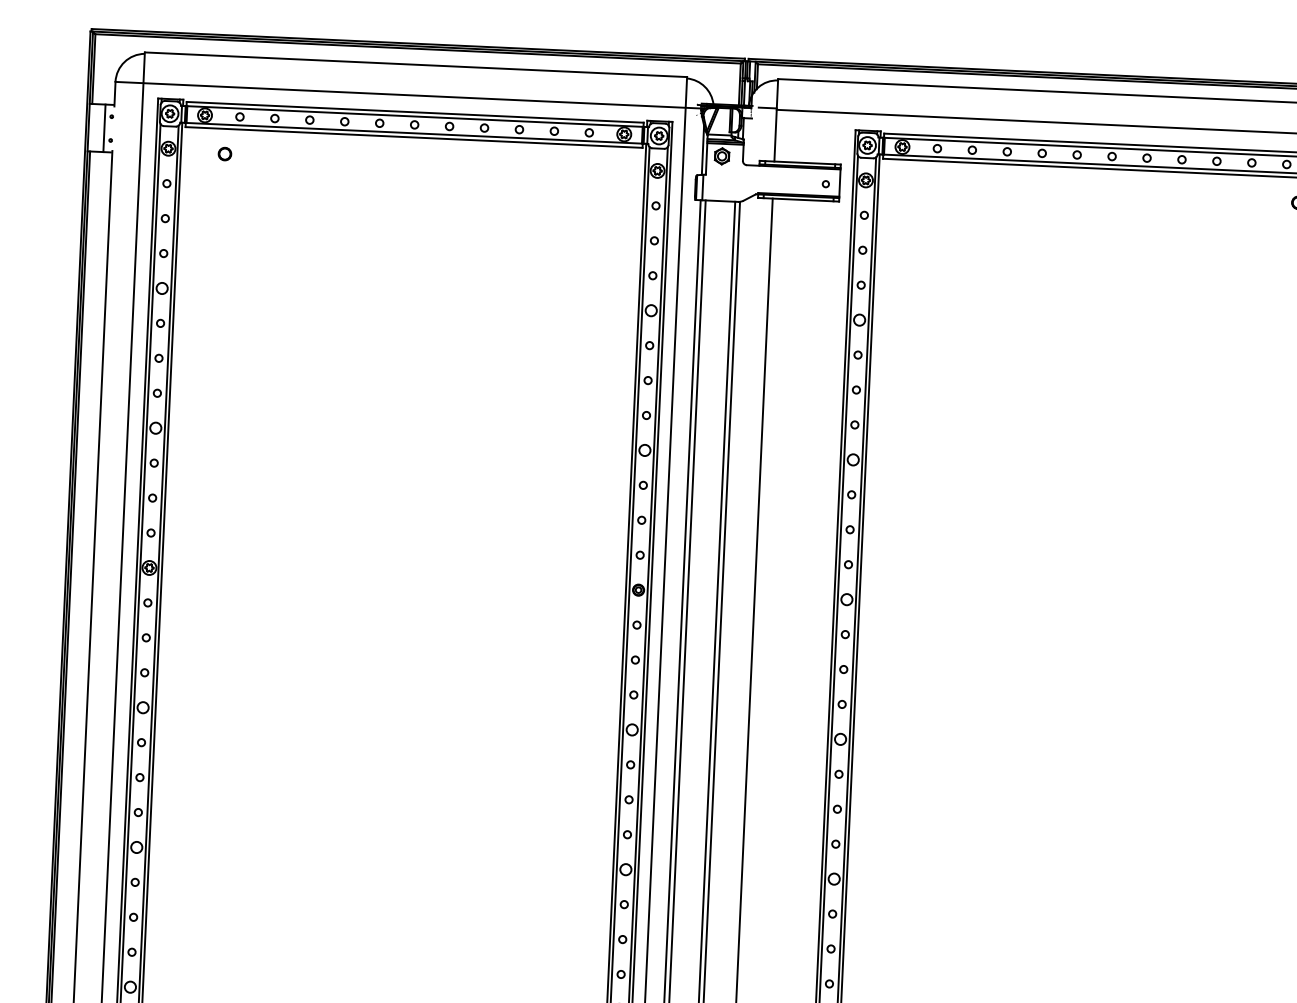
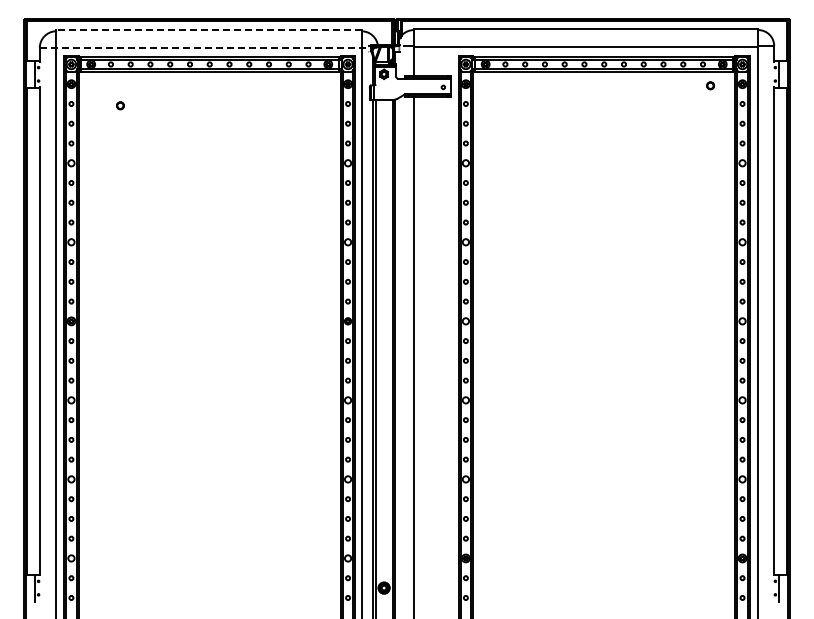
line: (415, 64) -> (208, 30), solid -> dashed
line: (408, 94) -> (205, 47), solid -> dashed
part: (225, 153) -> (120, 105), moved

